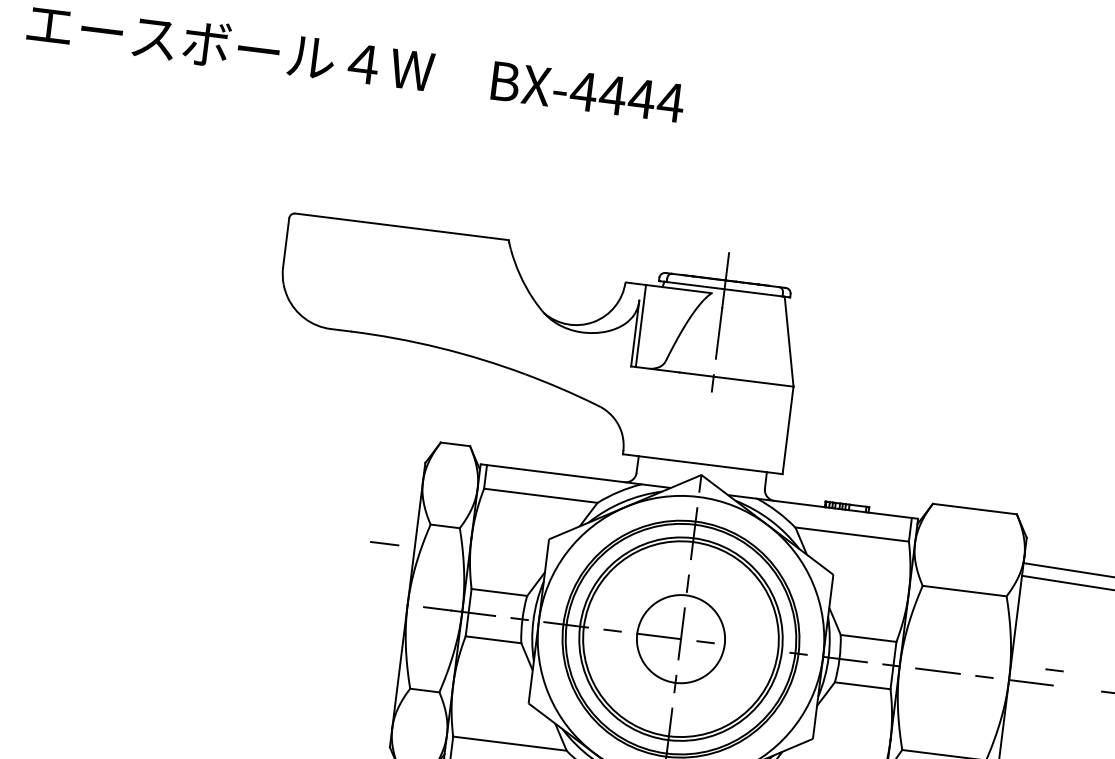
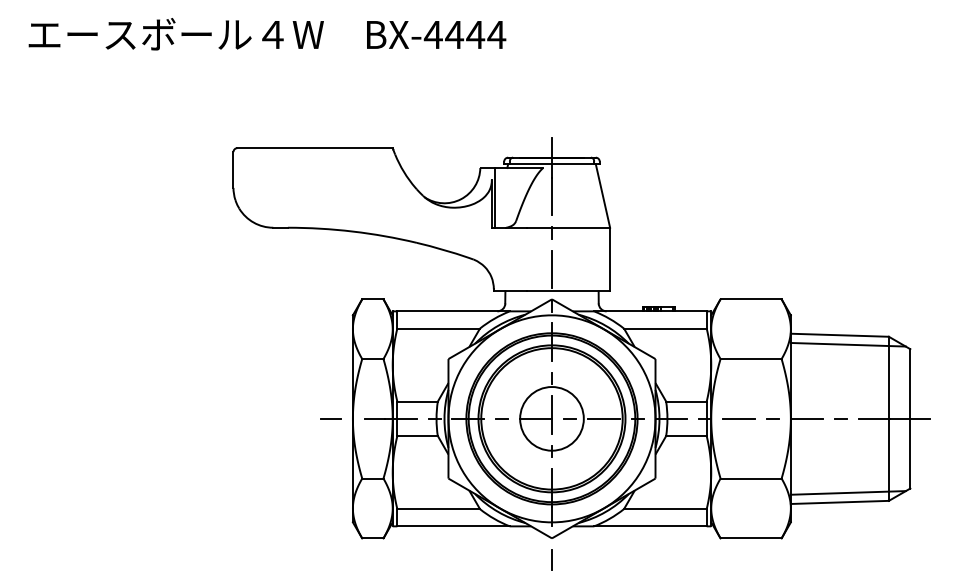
line: (706, 432) -> (551, 268), added
line: (384, 543) -> (330, 418), moved
line: (751, 647) -> (603, 418), added
line: (1054, 669) -> (840, 418), moved

